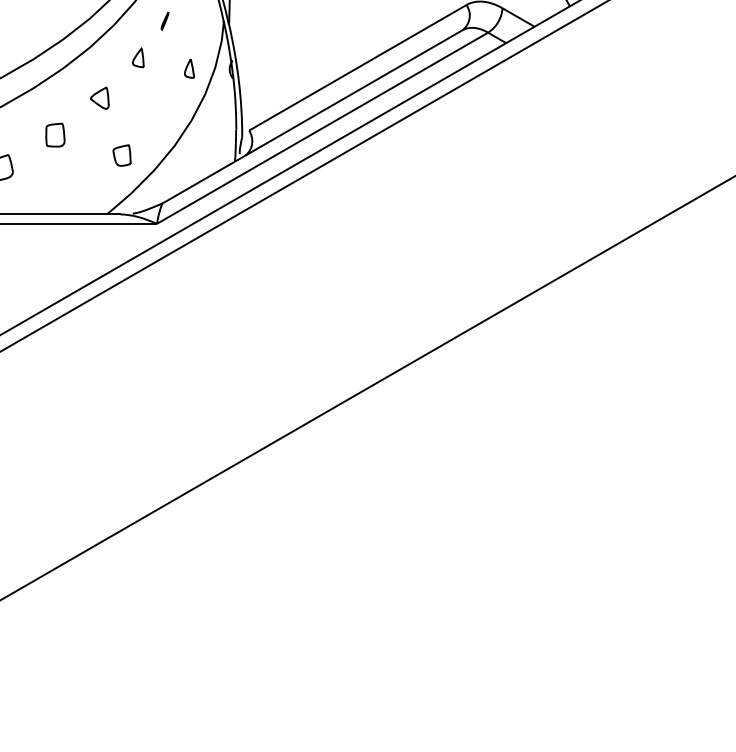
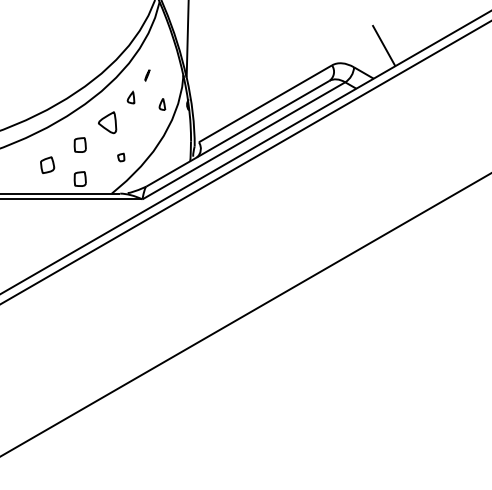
part: (99, 96) -> (107, 121), size x1.6
part: (122, 155) -> (121, 157), size x0.6
part: (54, 189) -> (79, 178), added

